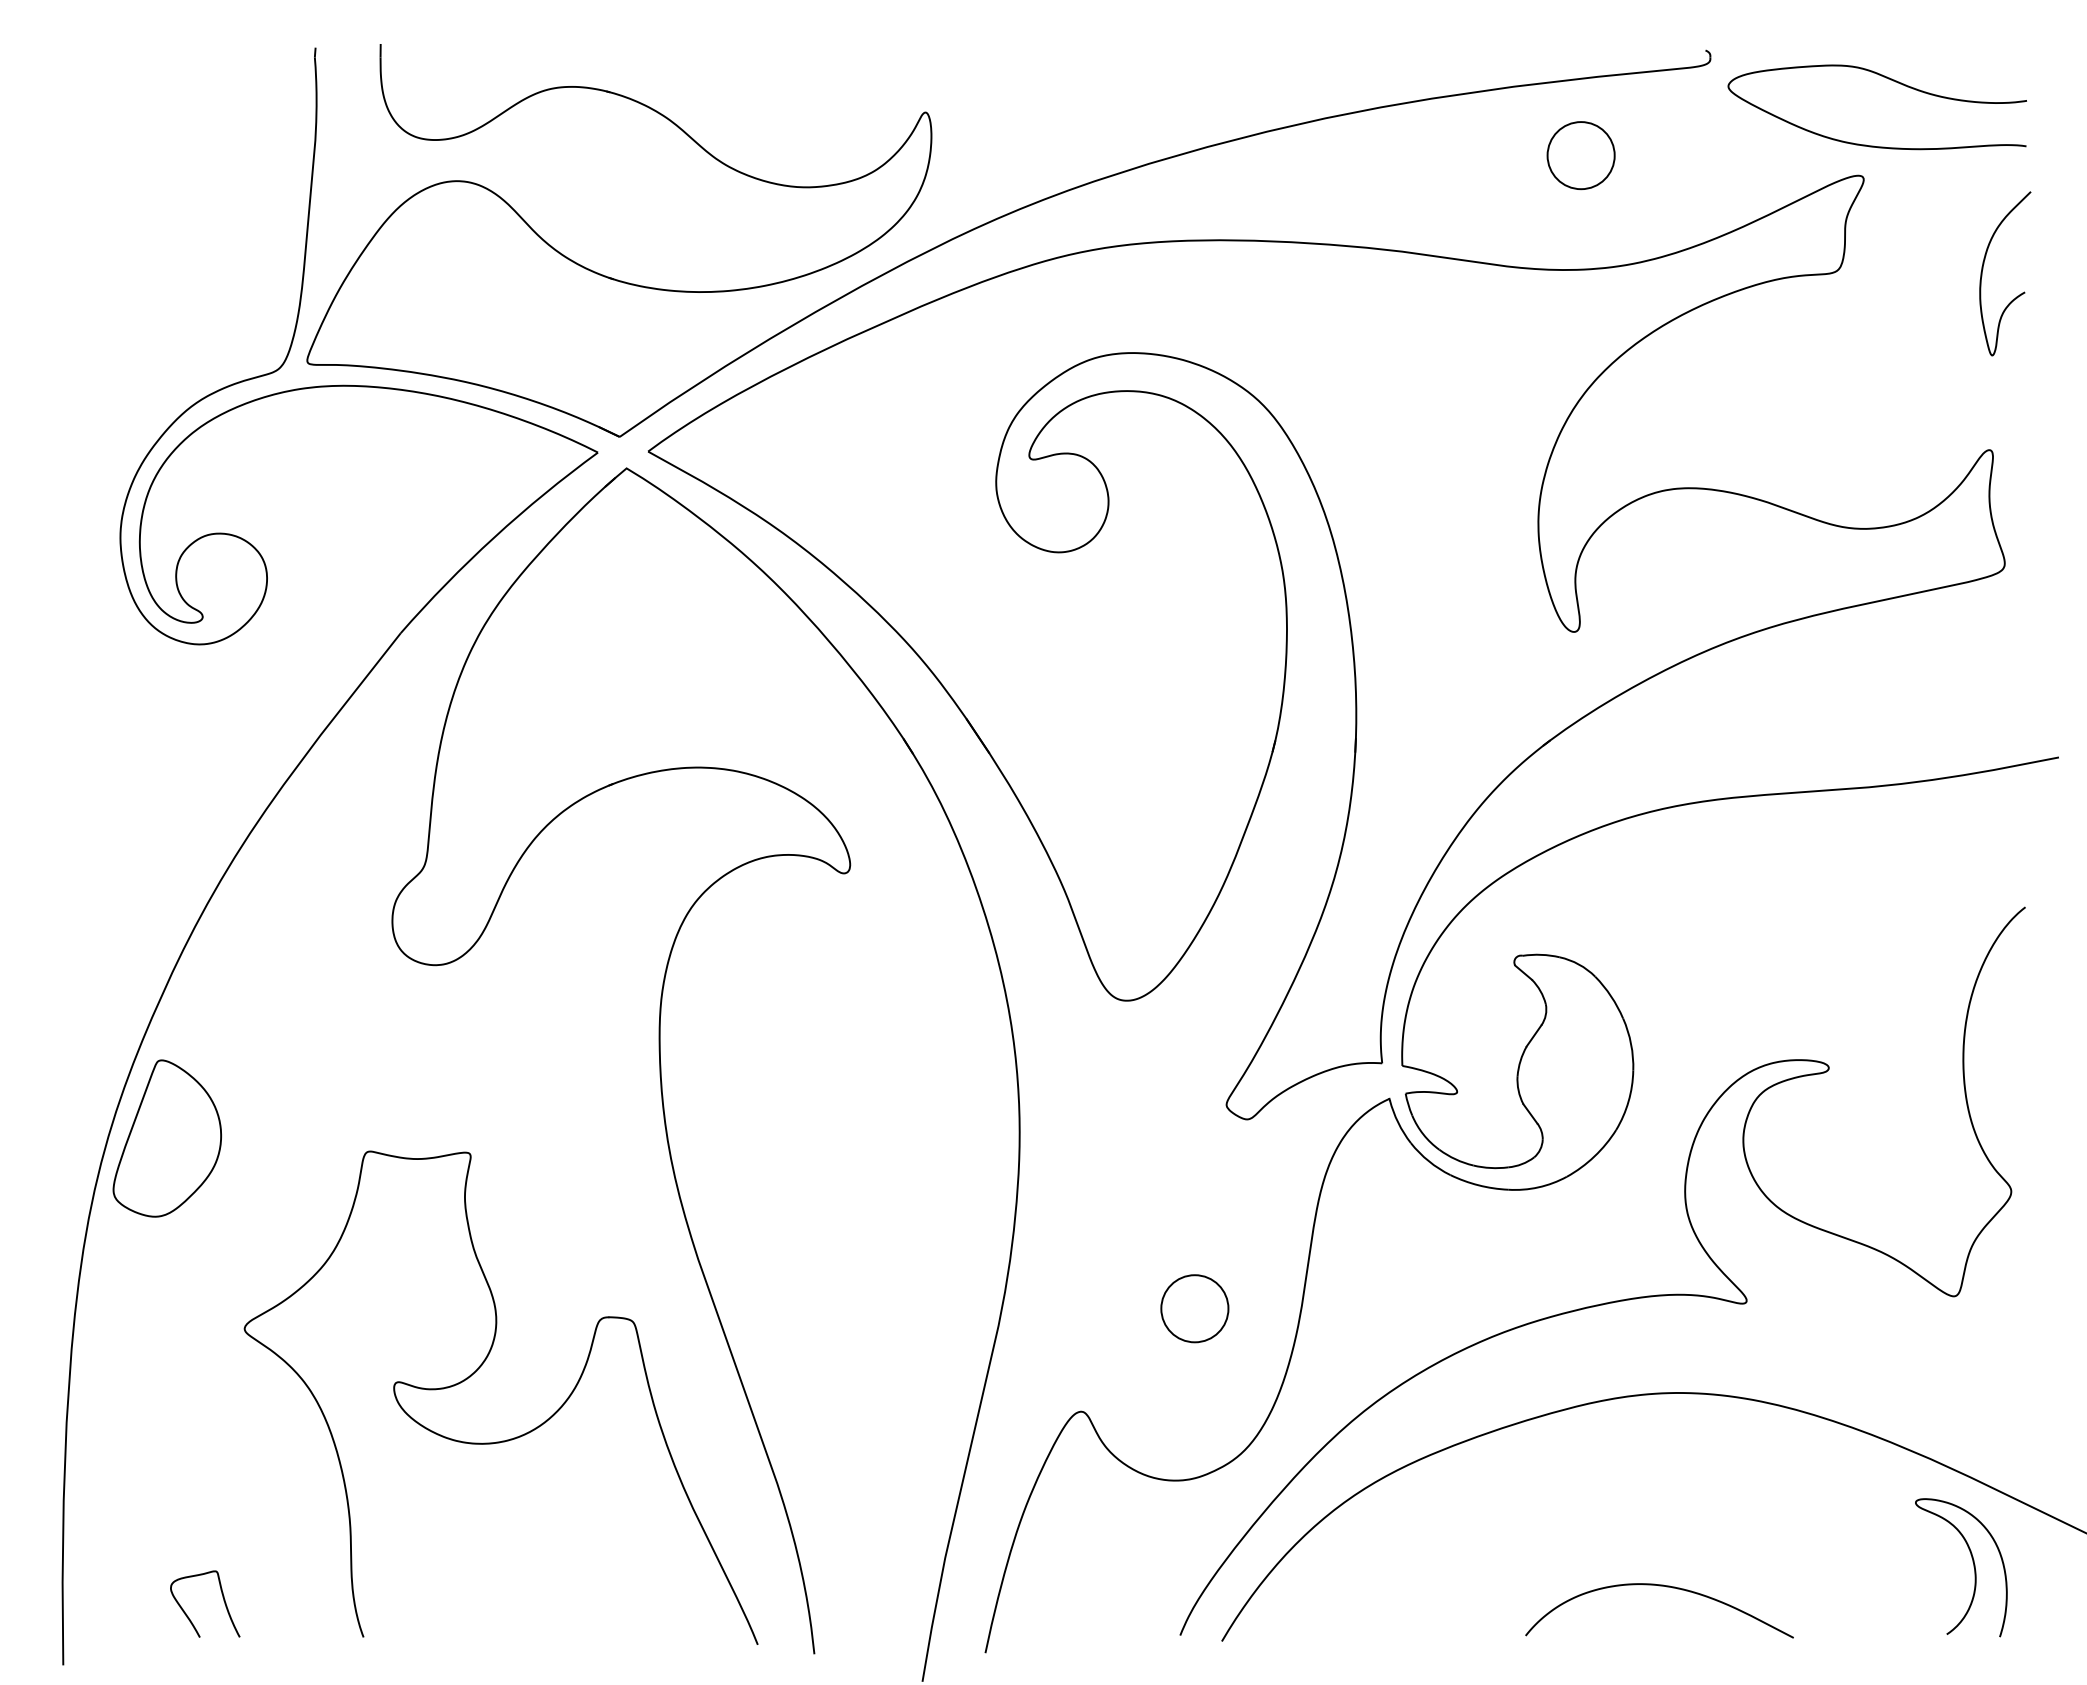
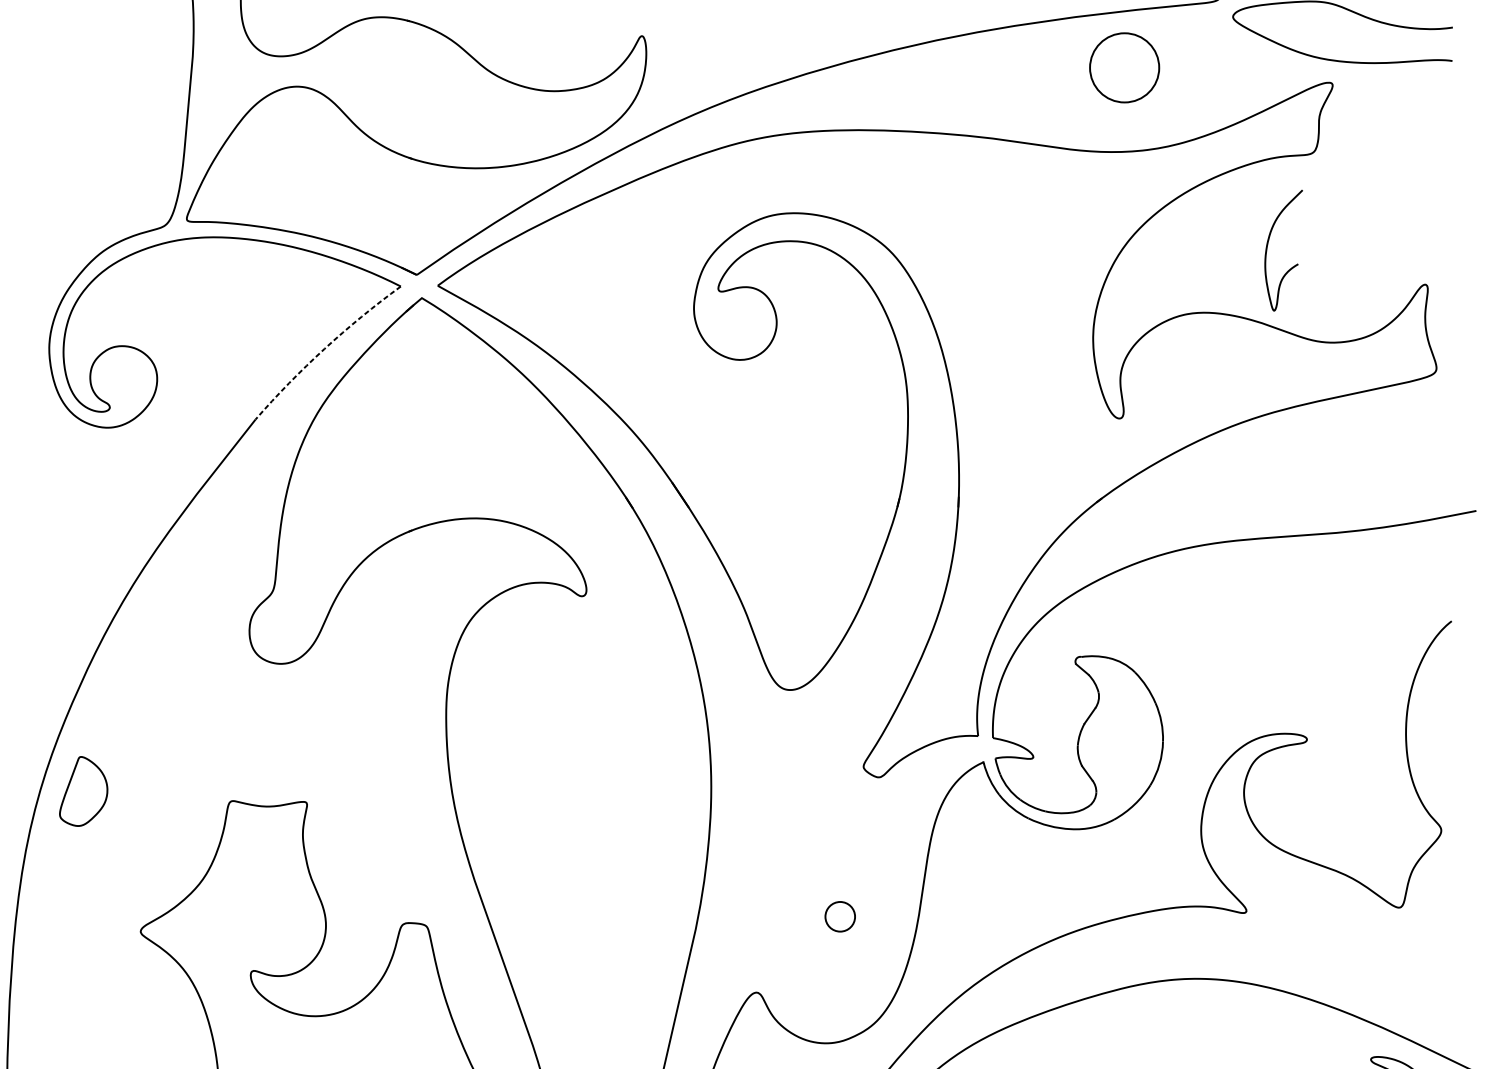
circle: (1580, 155) -> (1124, 67), size x1.4
curve: (1983, 269) -> (1267, 247), moved
arc: (494, 537) -> (324, 349), solid -> dashed
part: (166, 1138) -> (83, 791), size x0.6
circle: (1194, 1308) -> (839, 916), size x0.6

